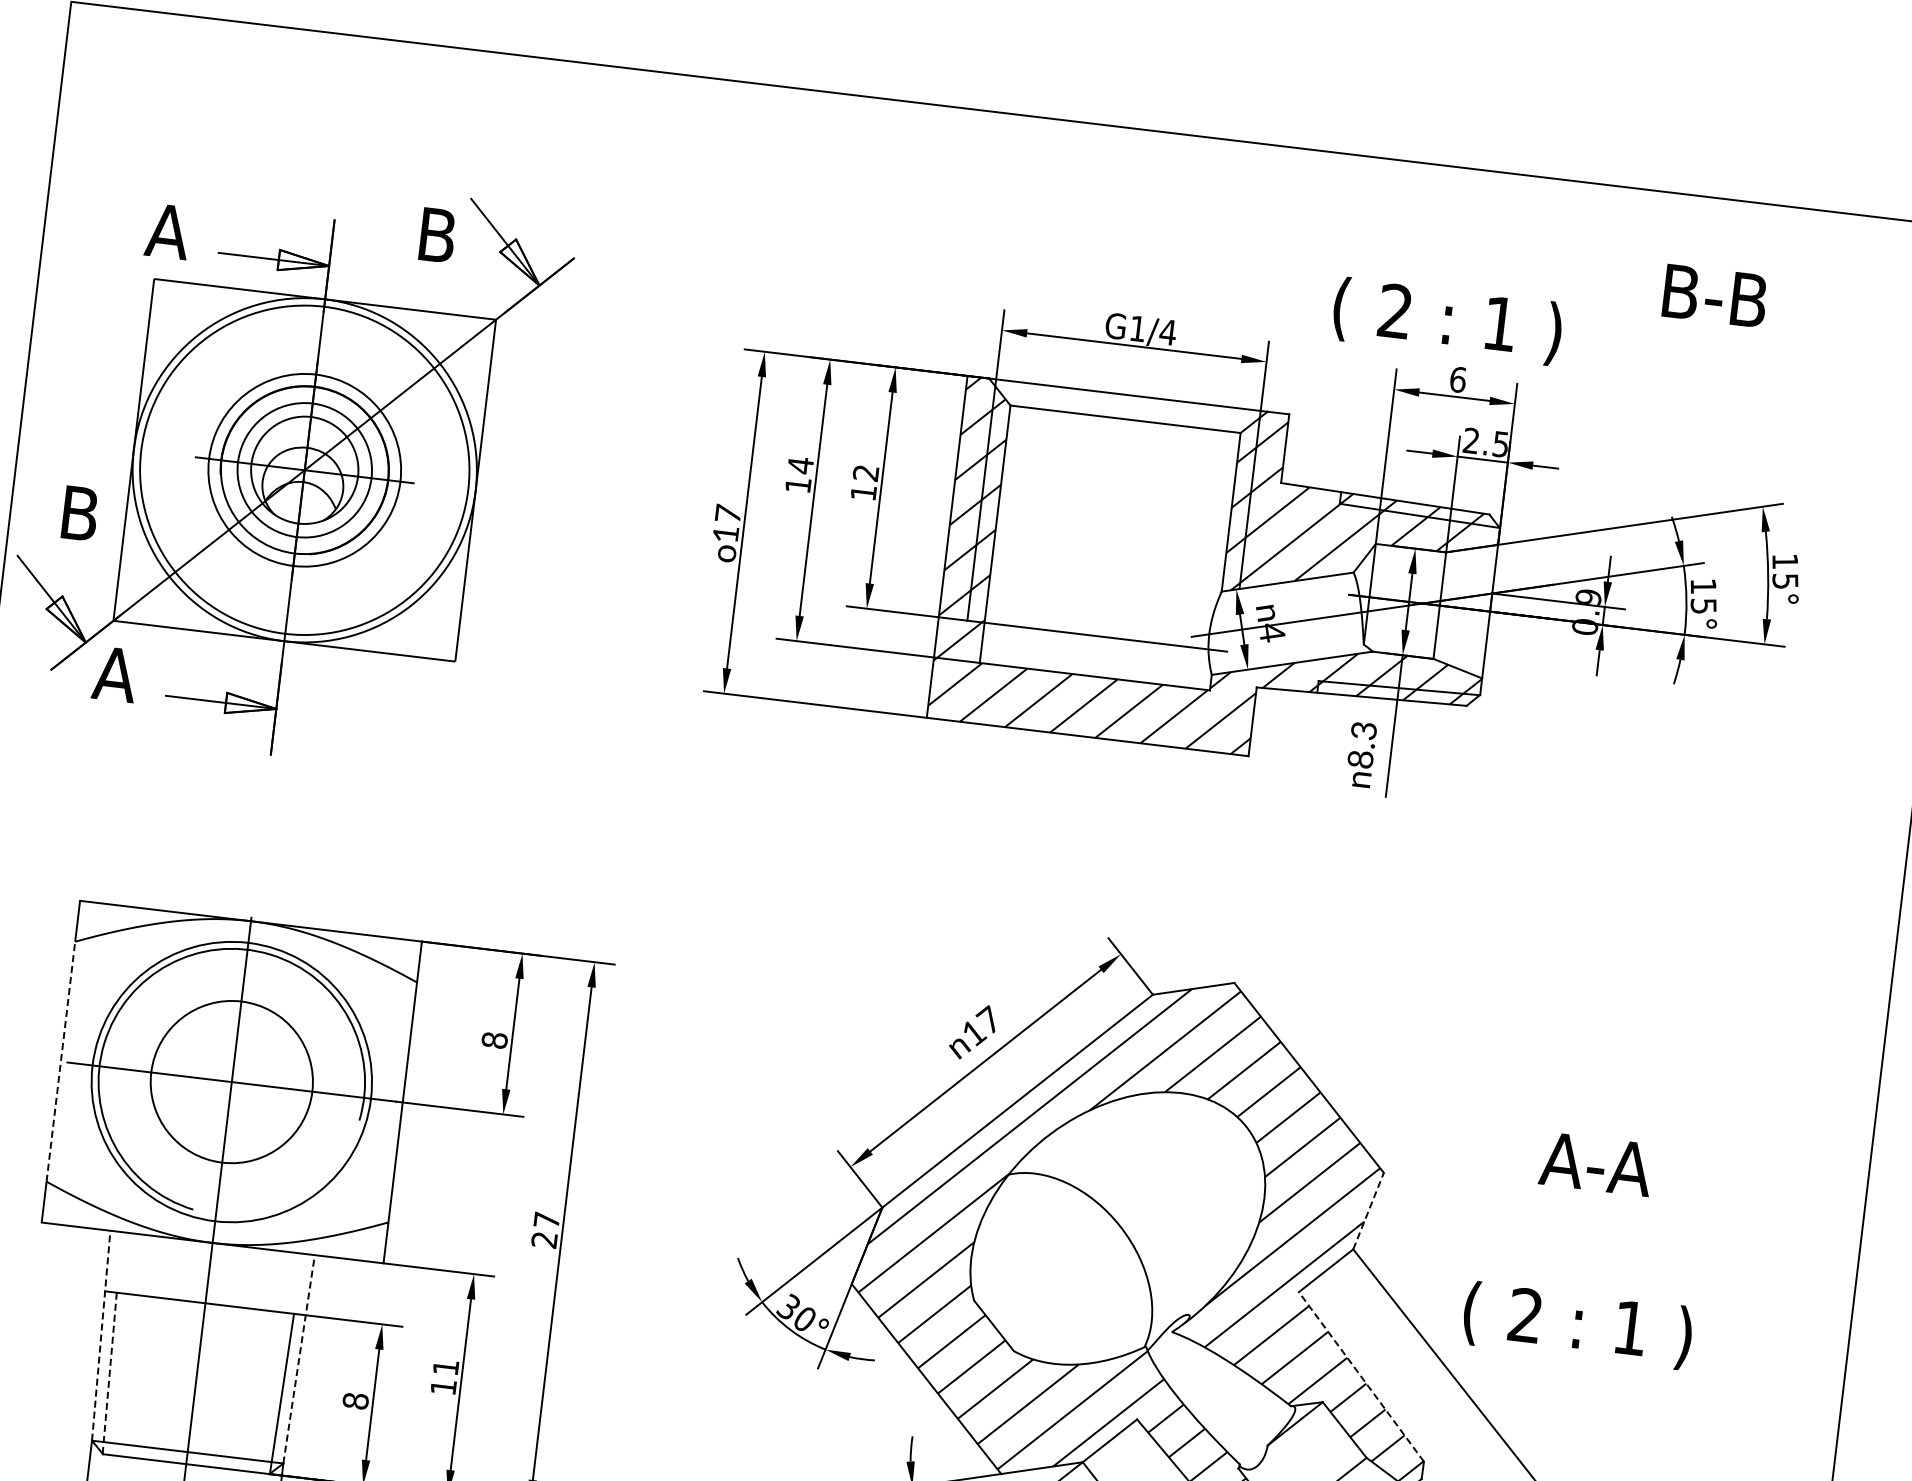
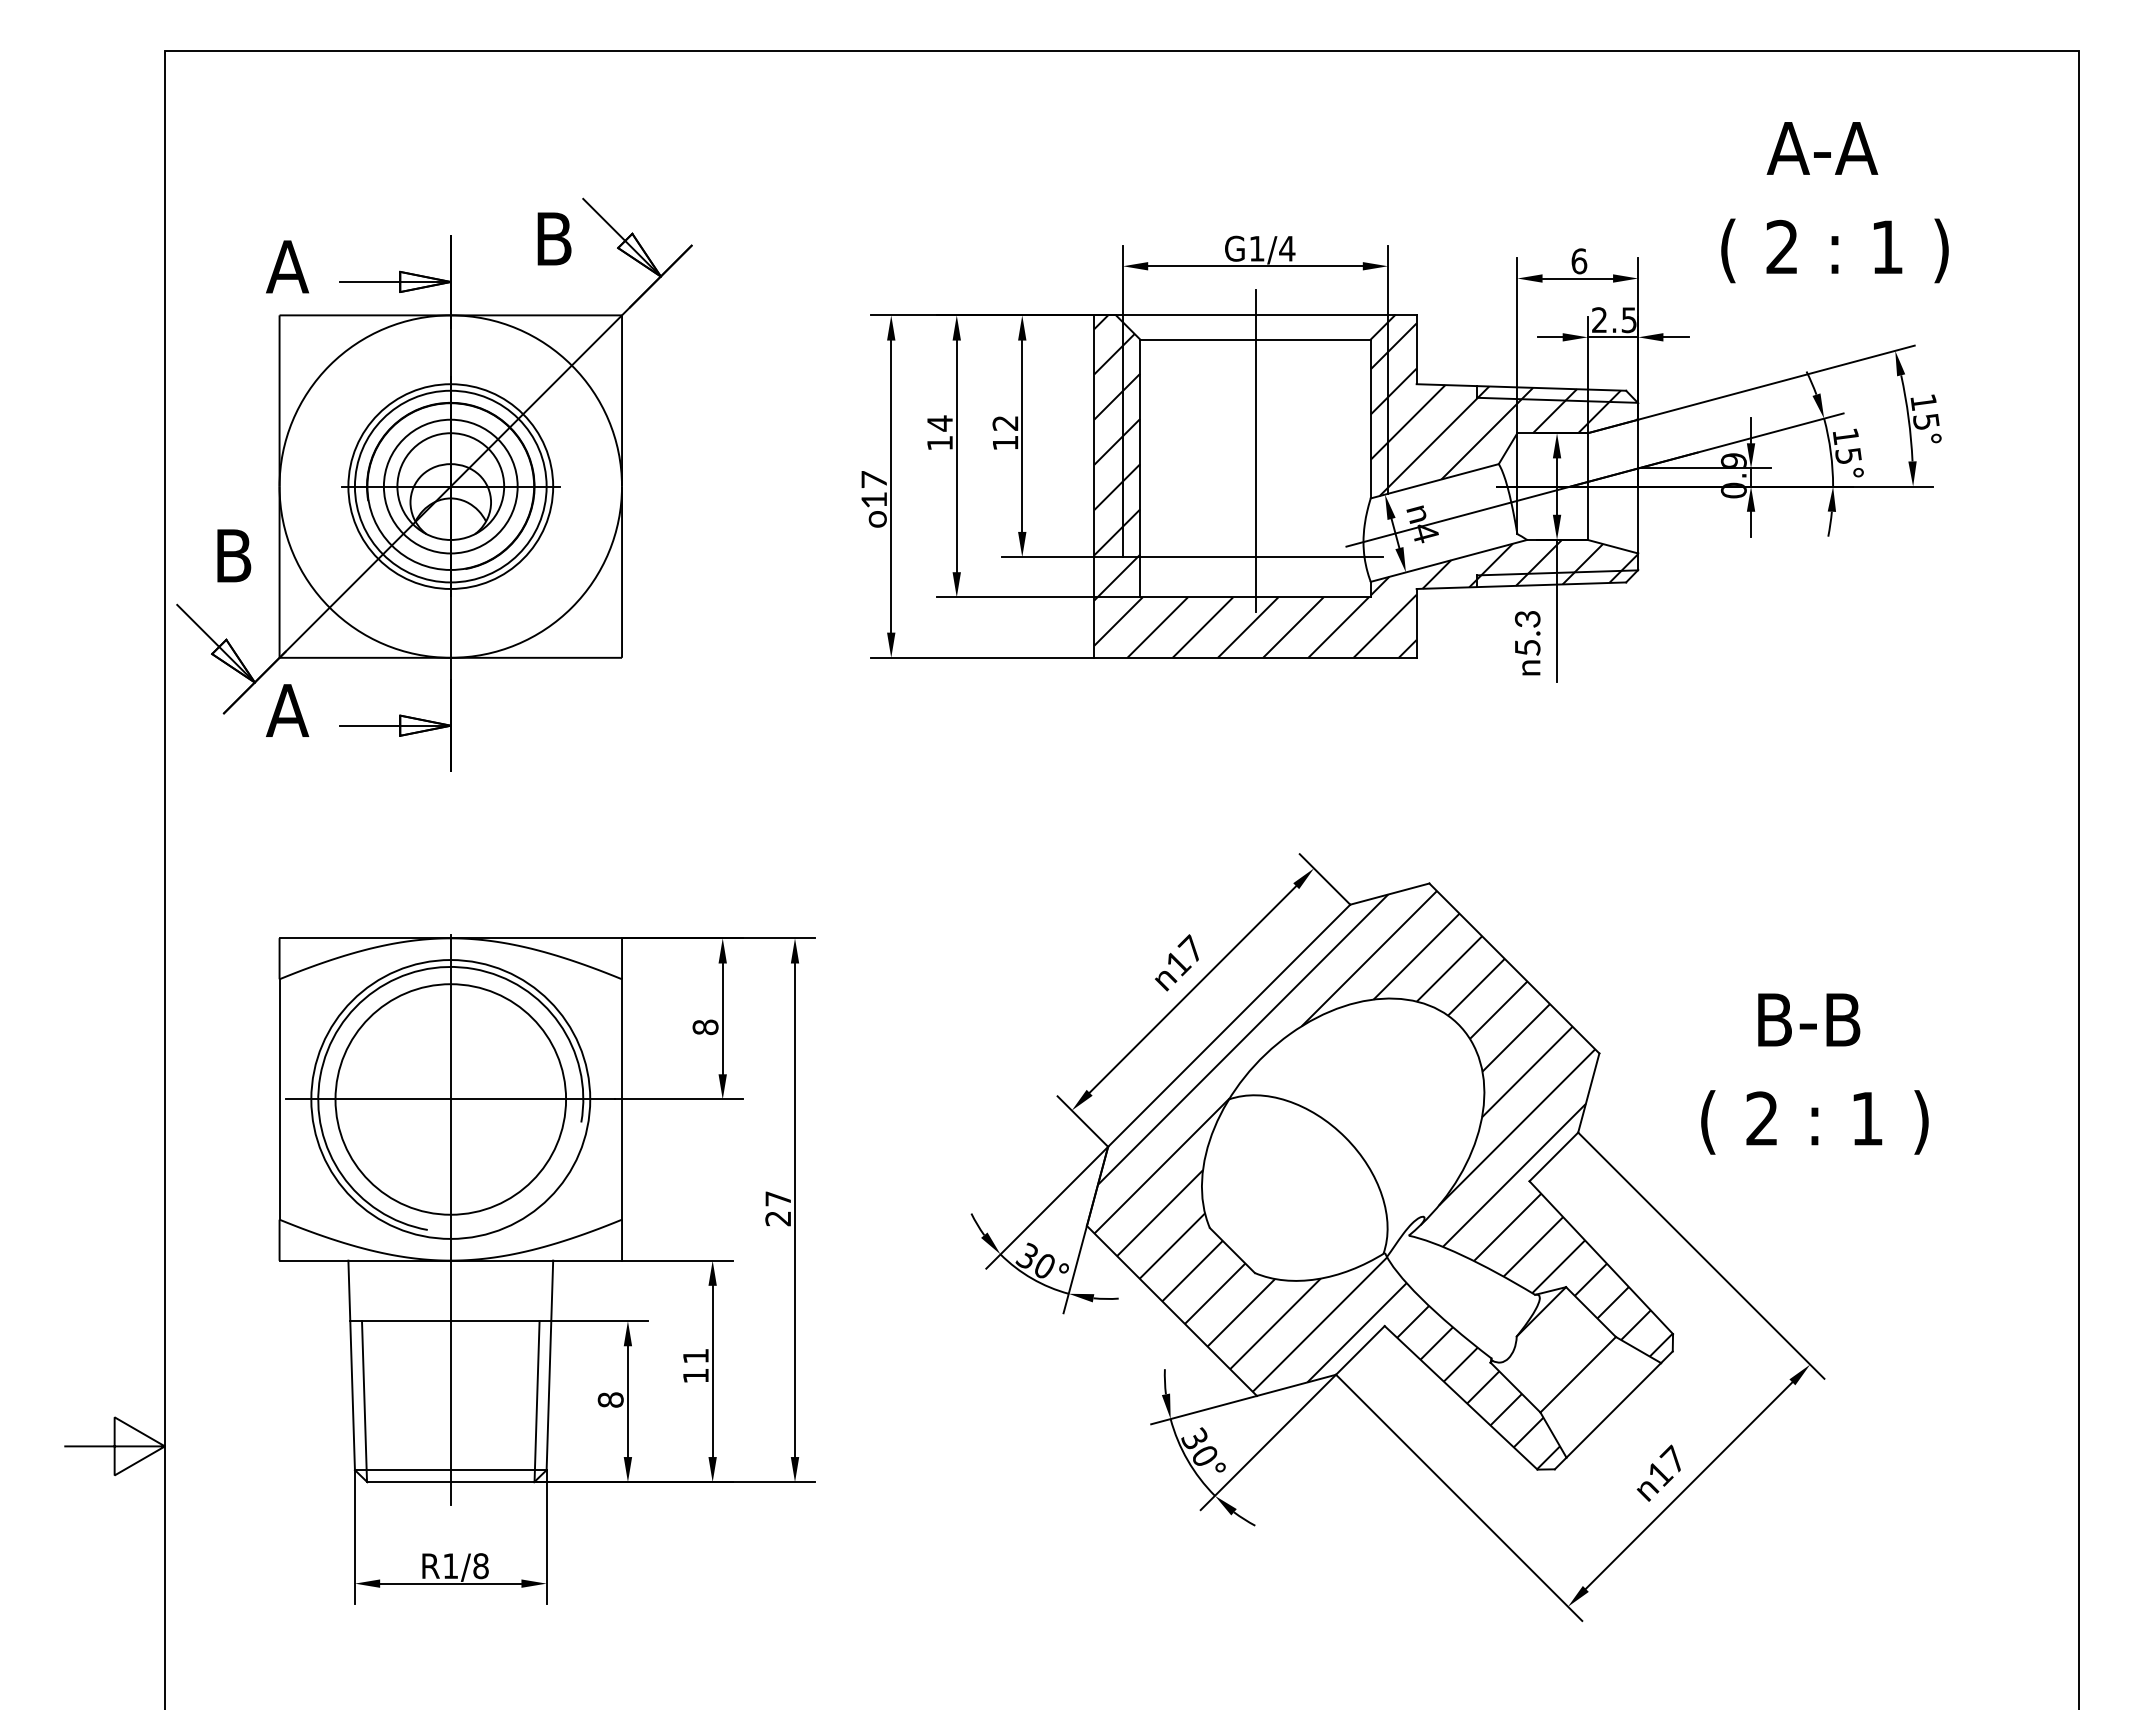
text: (1714, 296) -> (1822, 148), B-B -> A-A
text: (1447, 320) -> (1834, 250), moved
circle: (304, 470) -> (450, 486), size x0.62
line: (1112, 530) -> (1255, 450), added
text: (1360, 759) -> (1527, 647), 8.3 -> 5.3
line: (60, 1060) -> (279, 1098), dashed -> solid
circle: (231, 1082) -> (450, 1099), size x1.43
text: (1595, 1163) -> (1807, 1019), A-A -> B-B
line: (1368, 1211) -> (1588, 1093), dashed -> solid
text: (1577, 1325) -> (1814, 1122), moved
line: (101, 1335) -> (351, 1365), dashed -> solid
line: (298, 1359) -> (549, 1365), dashed -> solid
line: (109, 1373) -> (364, 1401), dashed -> solid
line: (1361, 1376) -> (1601, 1257), dashed -> solid

